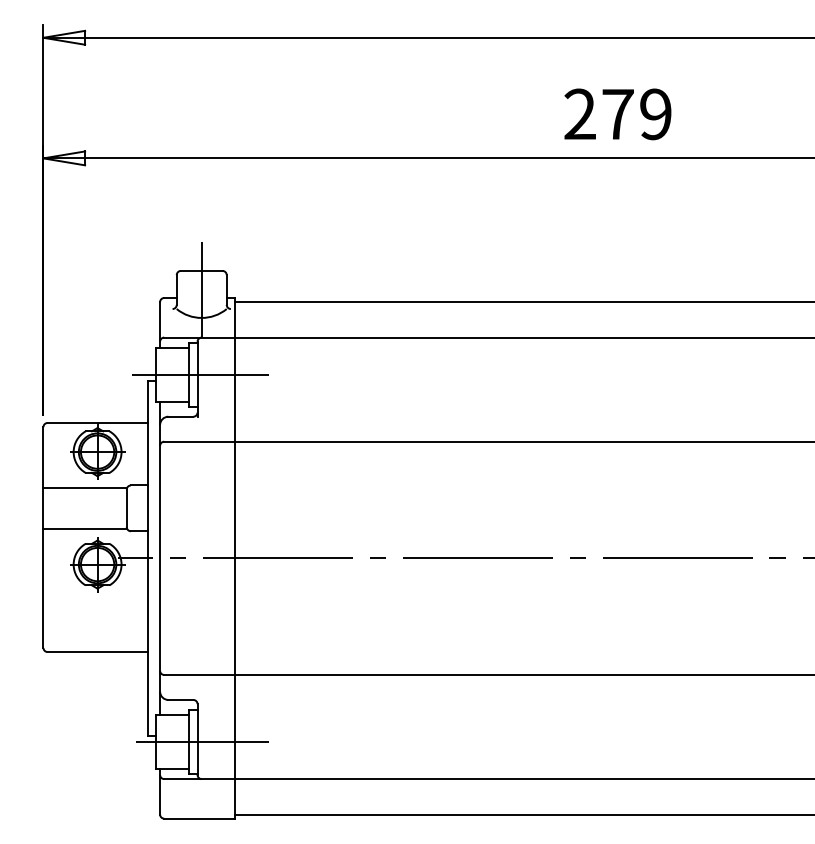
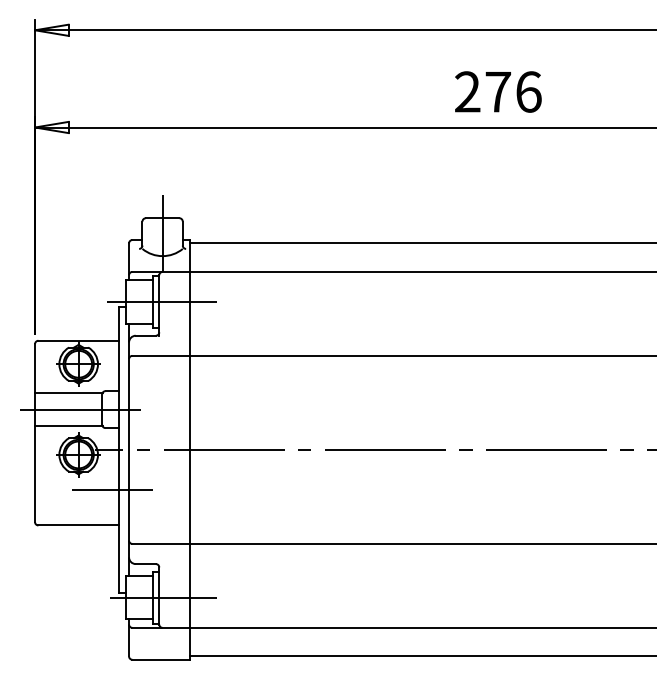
text: (656, 114) -> (529, 92), 279 -> 276
line: (104, 508) -> (84, 409), added
line: (139, 608) -> (112, 490), added

